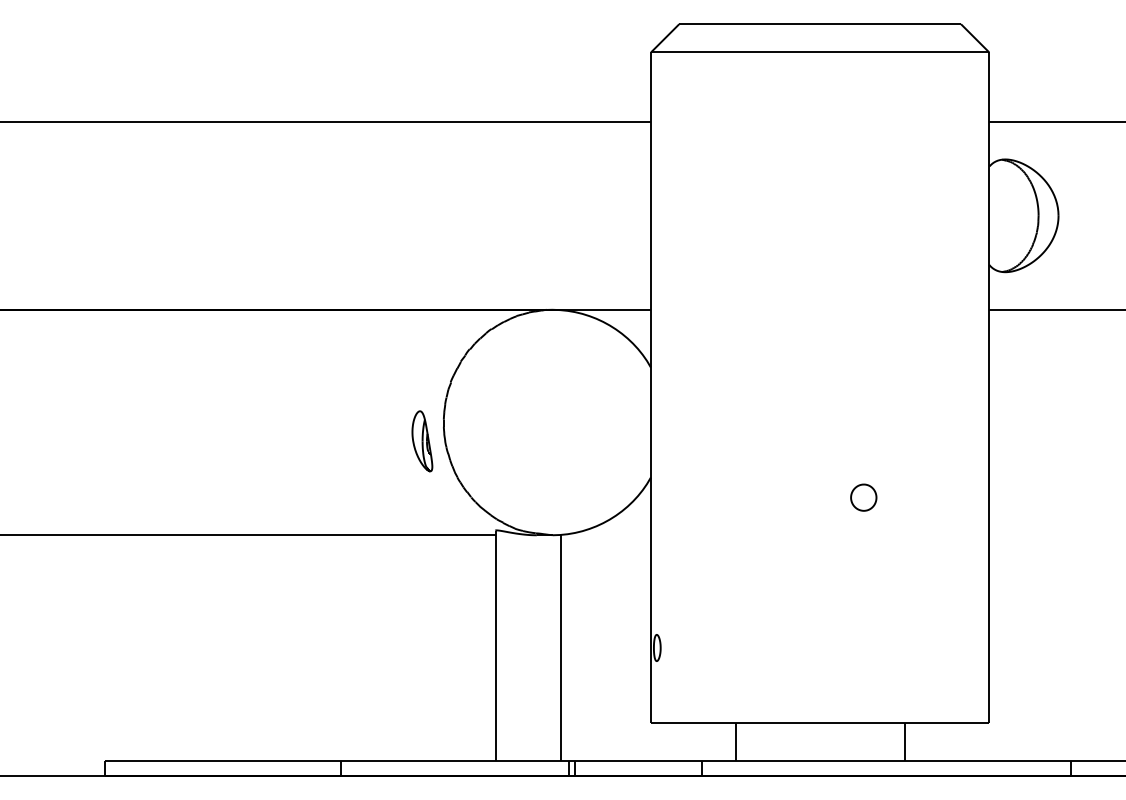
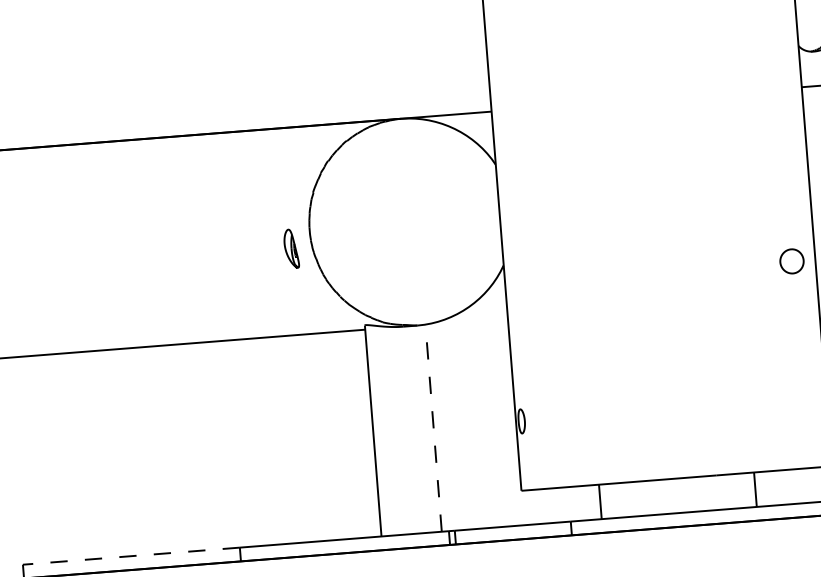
part: (422, 441) -> (291, 248), size x0.7
part: (863, 497) -> (791, 261), moved
line: (561, 647) -> (433, 427), solid -> dashed
line: (222, 760) -> (131, 555), solid -> dashed

